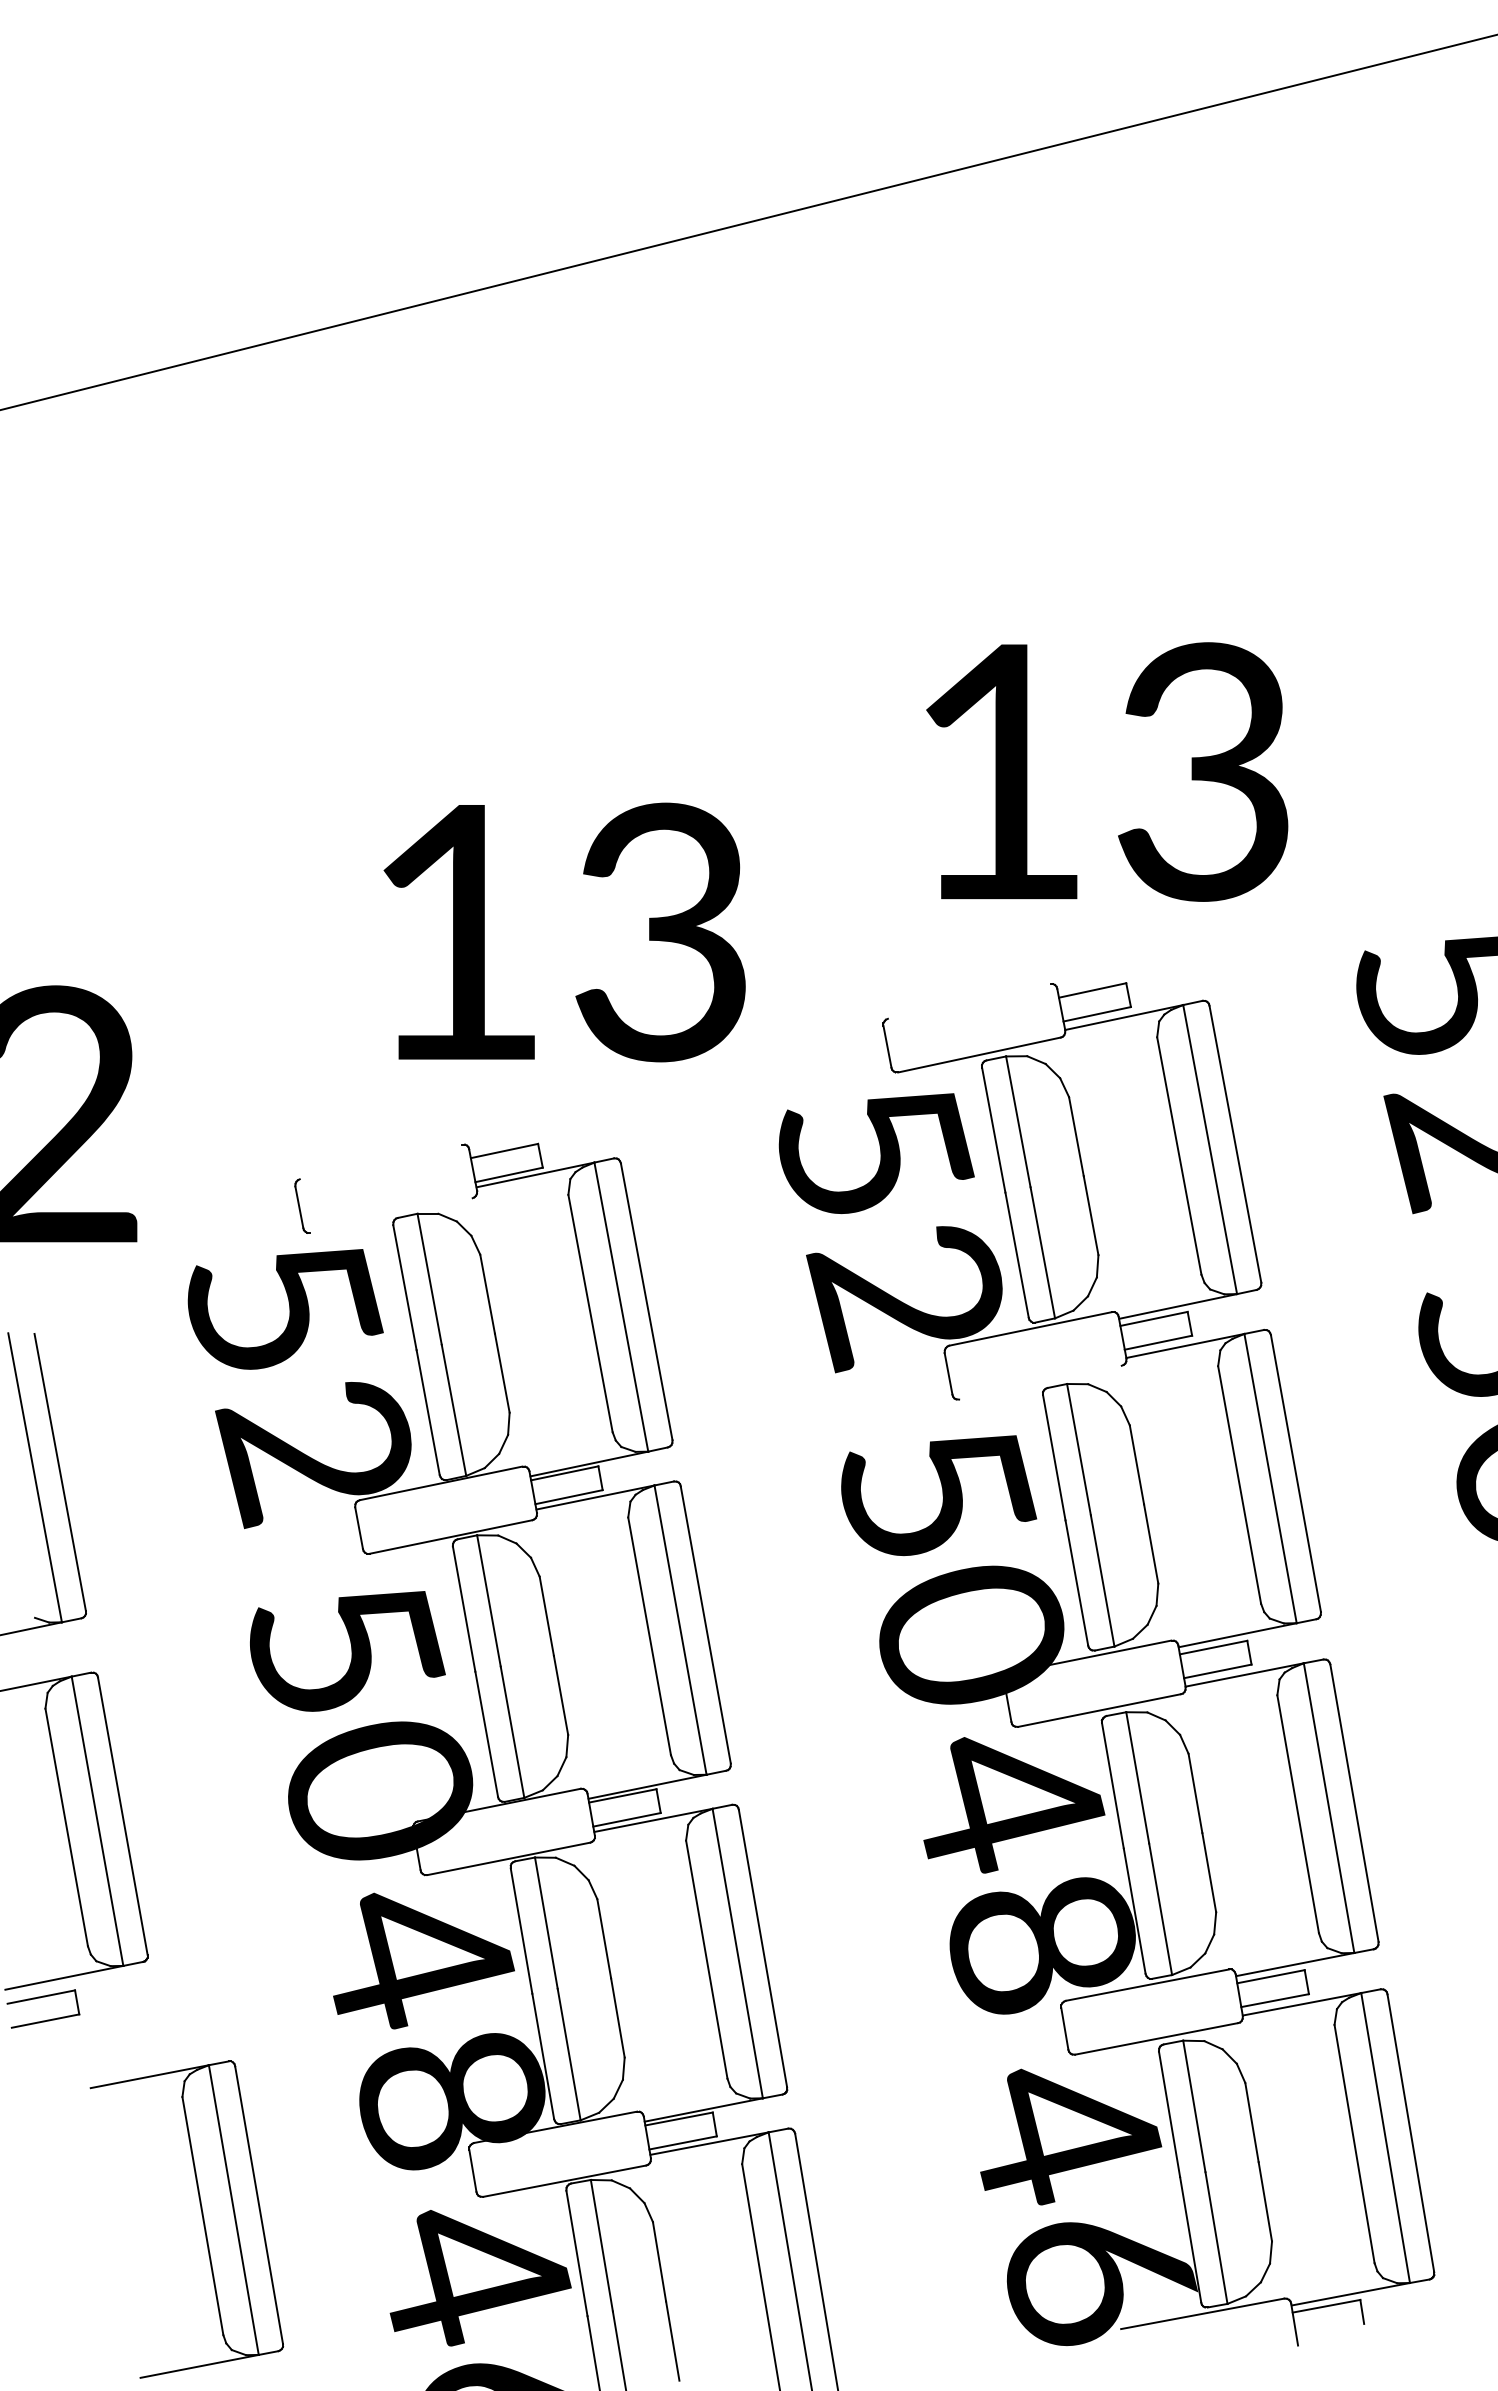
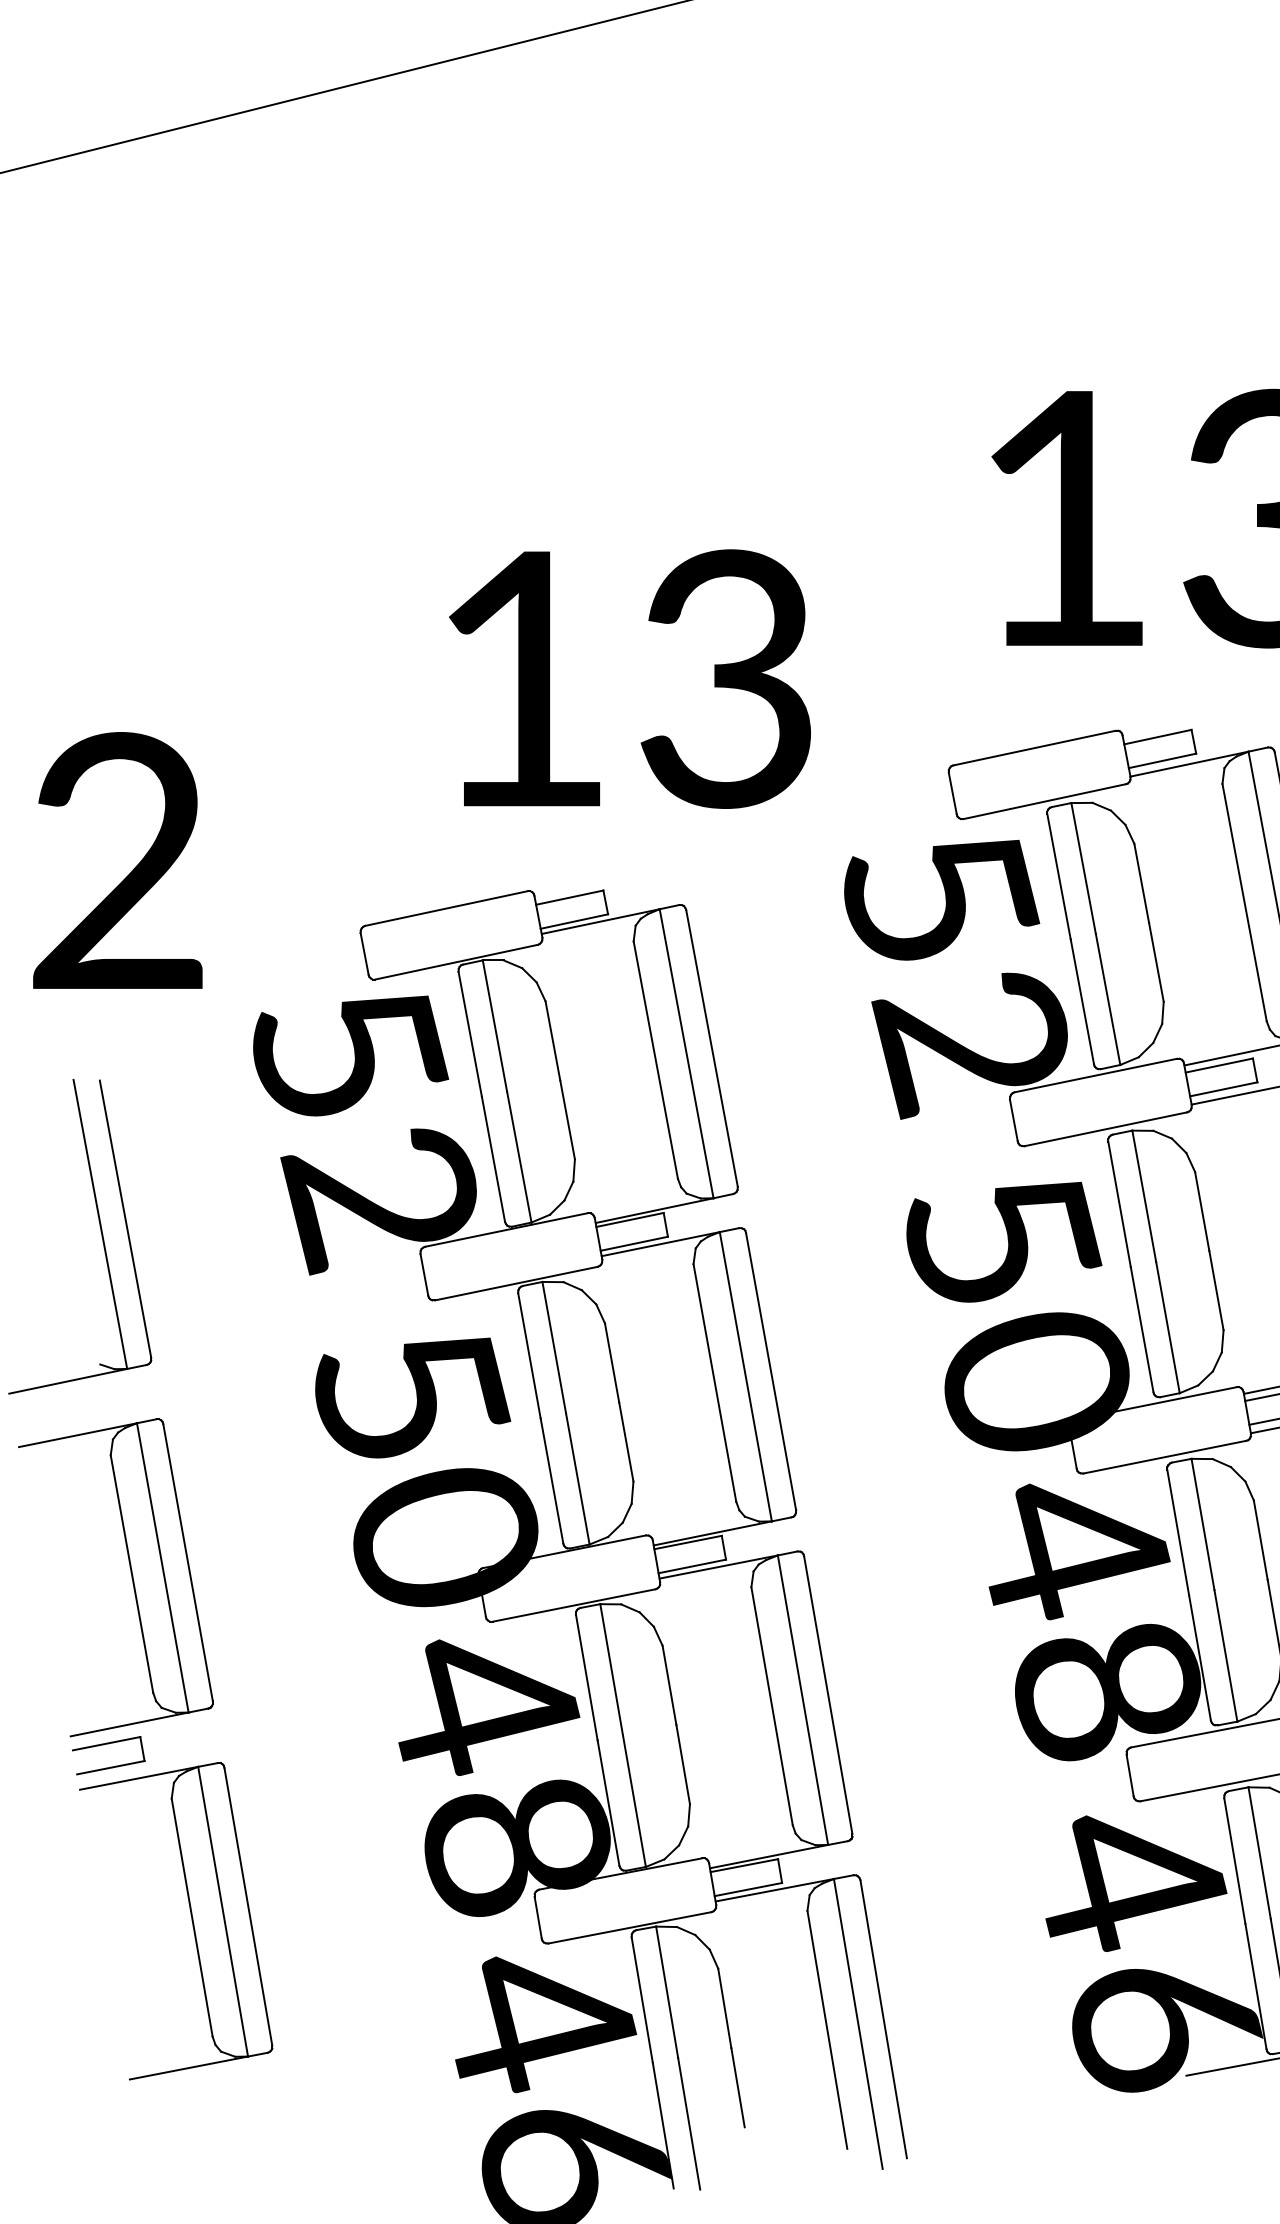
line: (968, 1001) -> (1033, 748), added
line: (380, 1161) -> (445, 908), added
line: (391, 1215) -> (456, 962), added
line: (1040, 1382) -> (1105, 1129), added
part: (201, 2215) -> (190, 1917), moved

